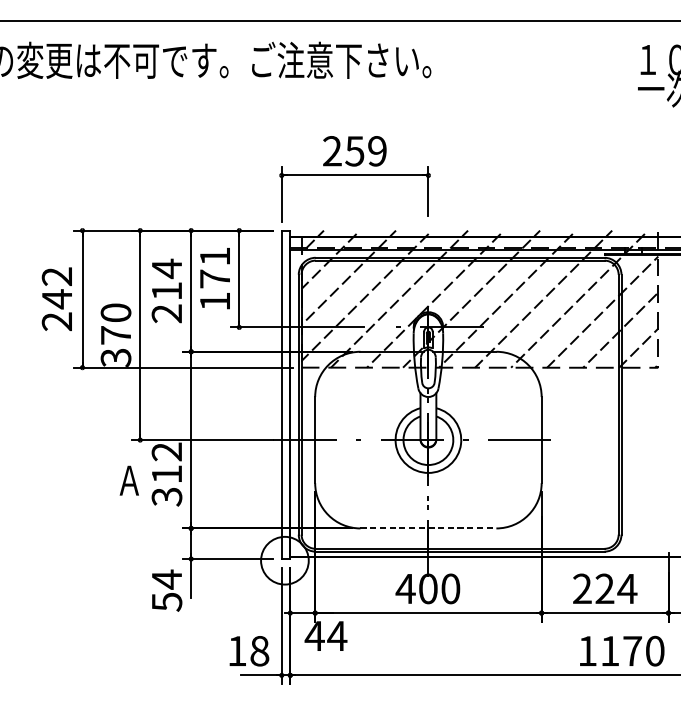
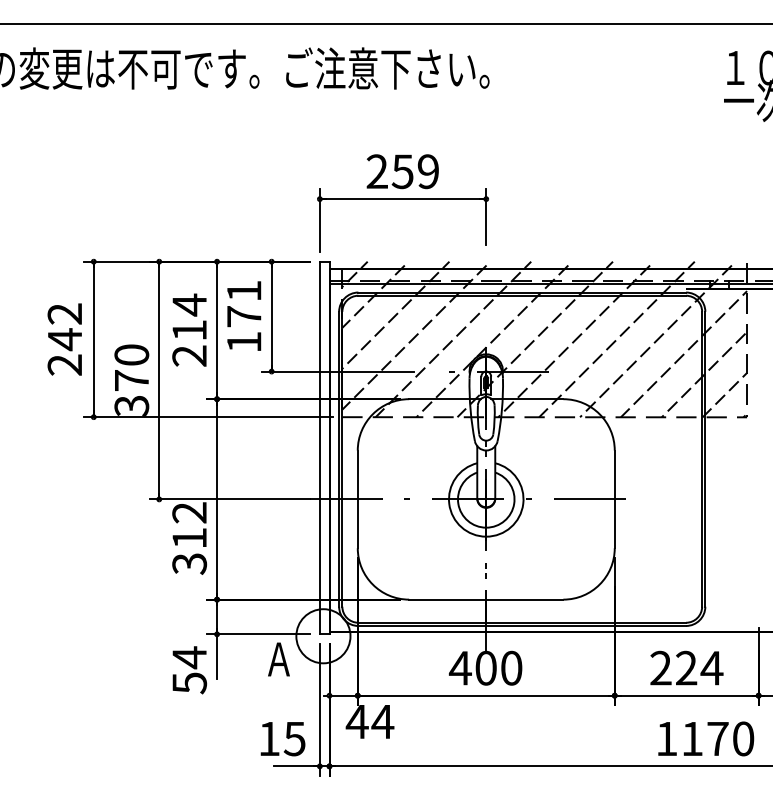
text: (128, 480) -> (278, 659), moved
line: (428, 528) -> (486, 599), dashed -> solid
text: (259, 650) -> (294, 738), 18 -> 15

